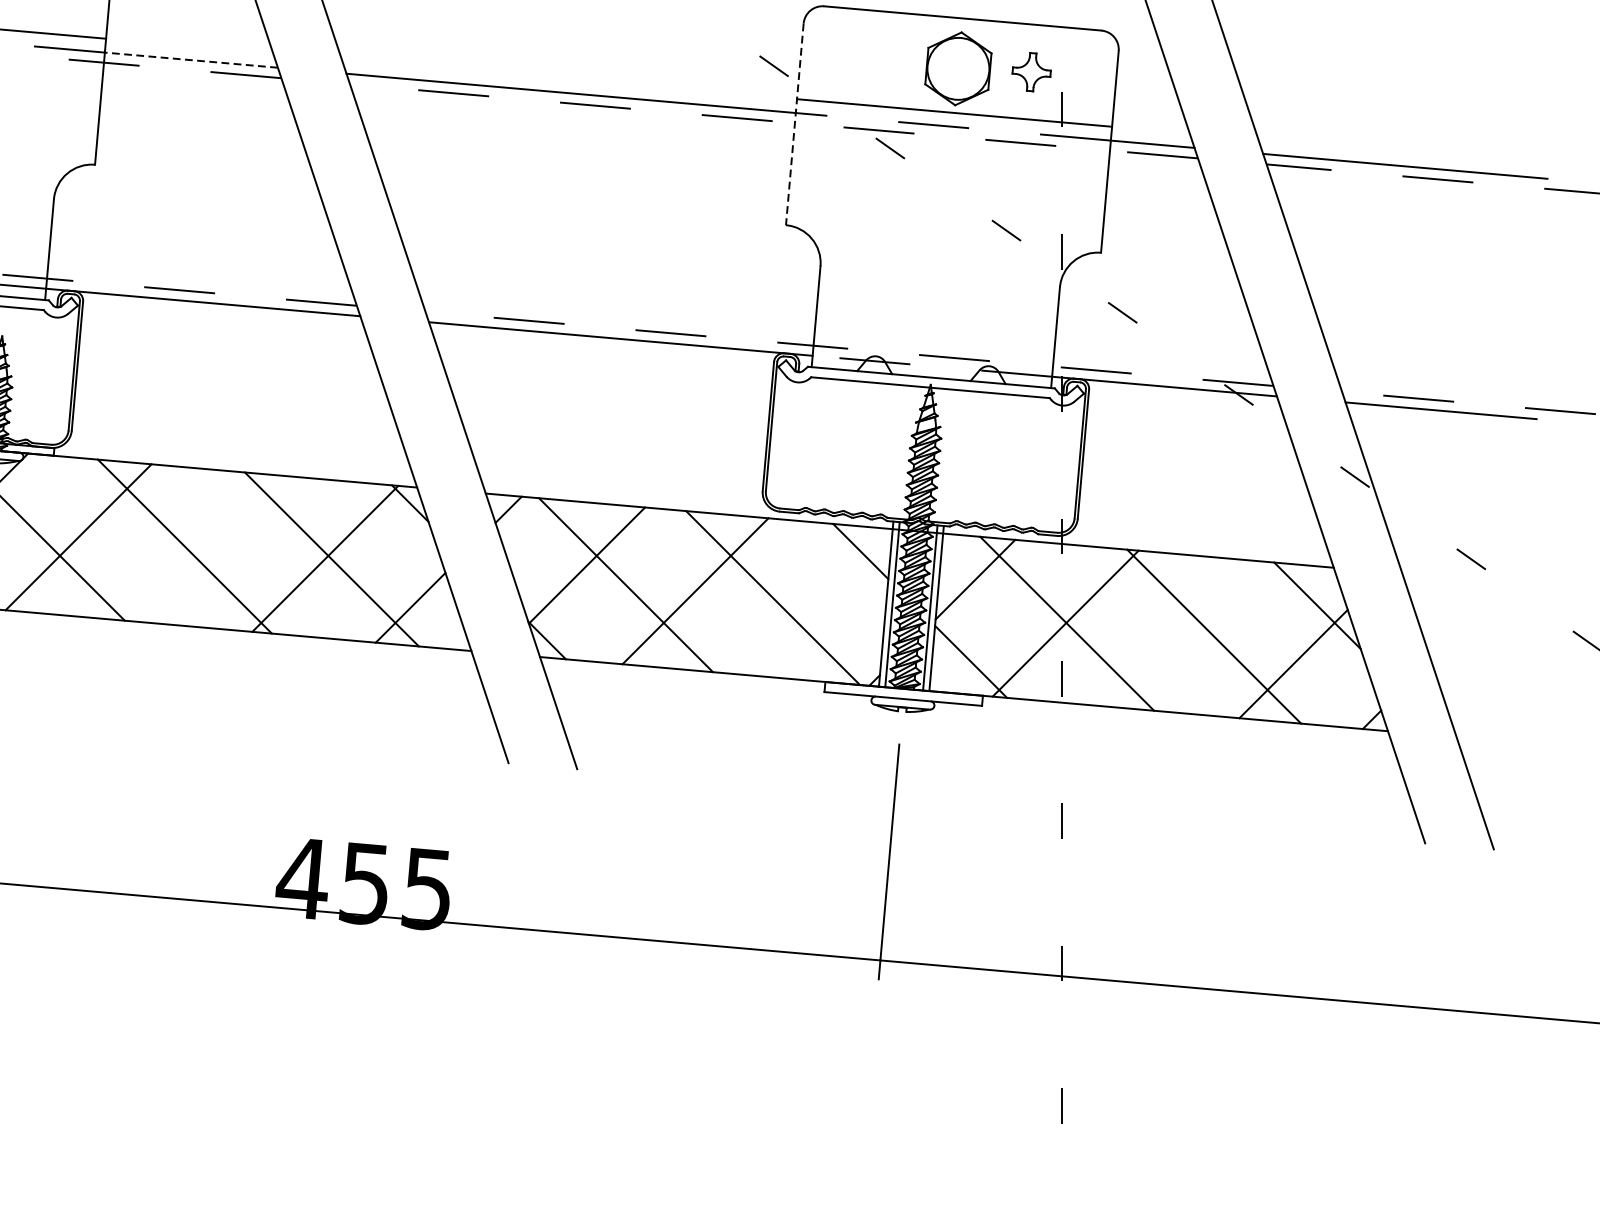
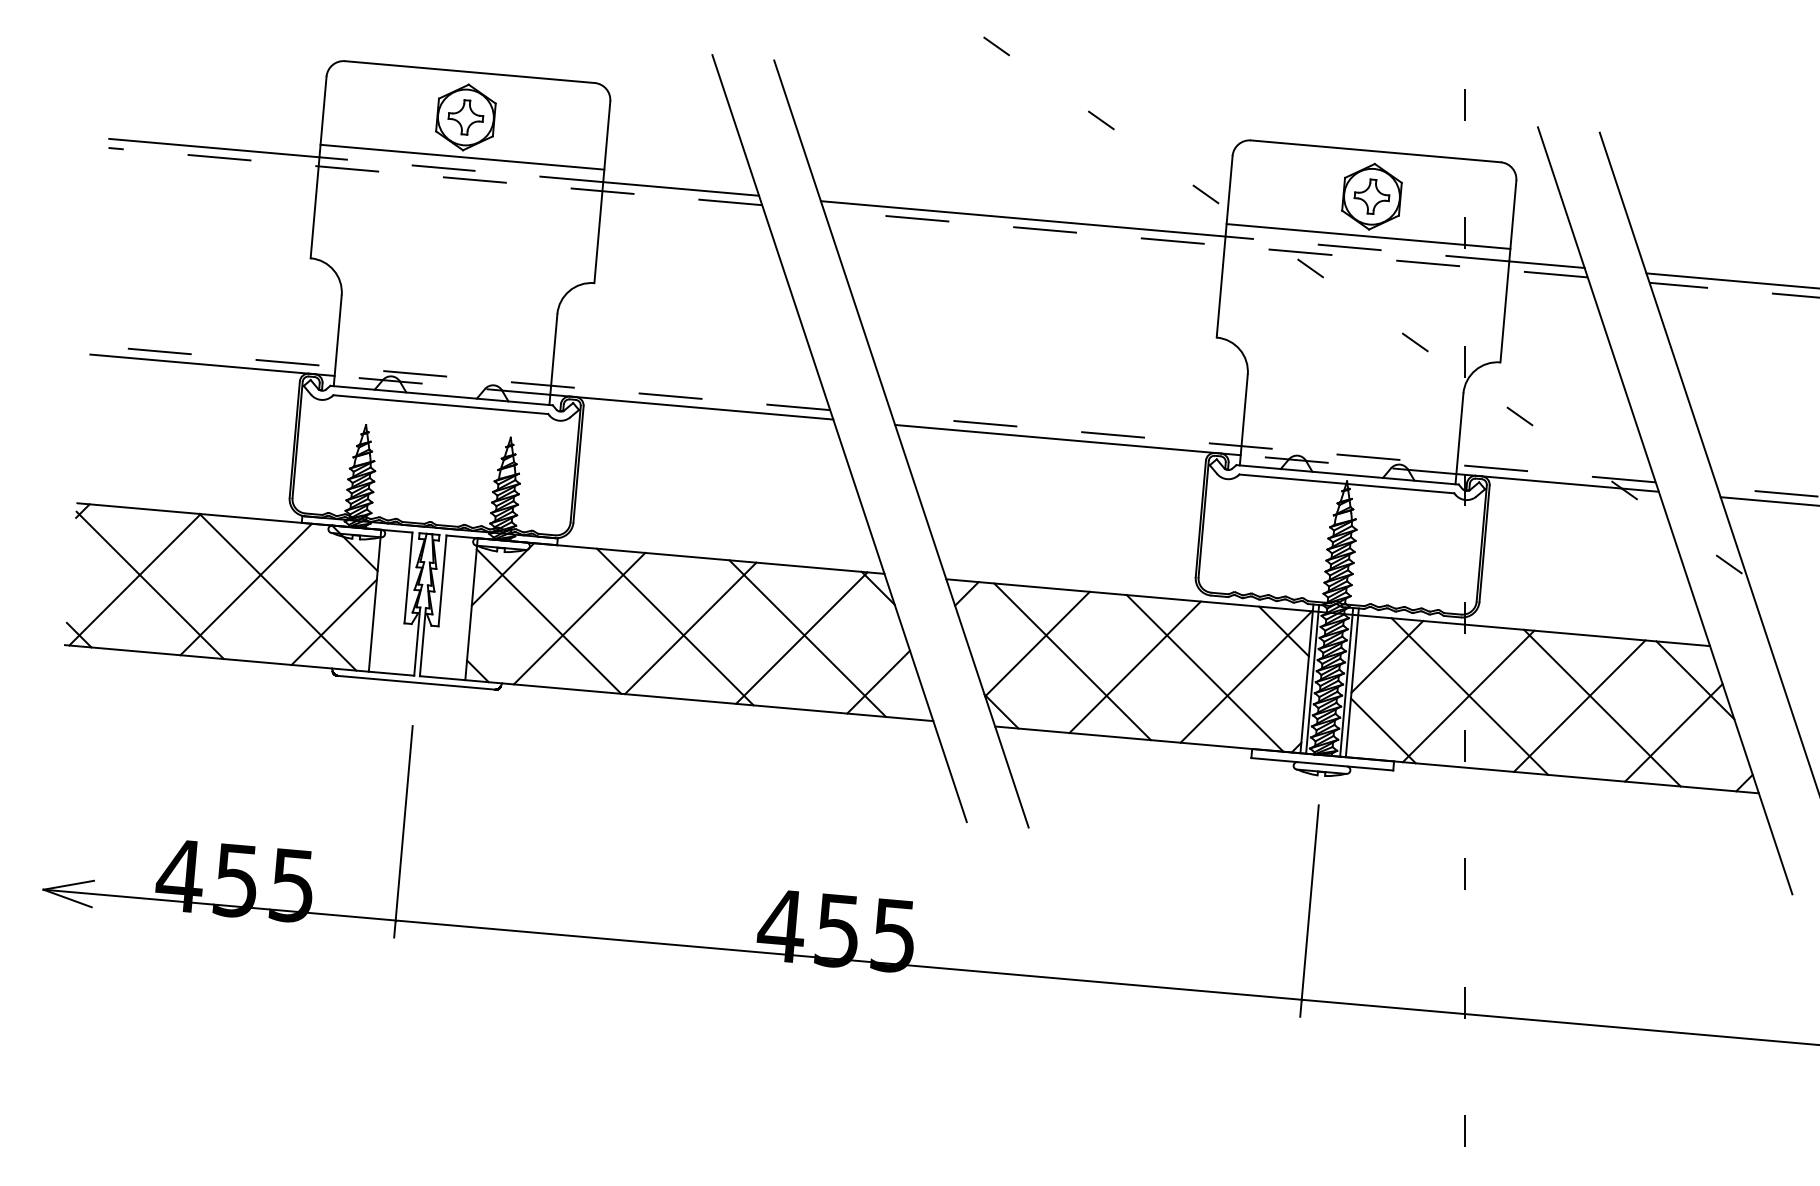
line: (190, 59) -> (680, 188), dashed -> solid
part: (1031, 71) -> (1371, 196), moved
line: (794, 125) -> (1224, 247), dashed -> solid
line: (201, 548) -> (690, 628), added
line: (819, 601) -> (1246, 676), added
line: (1188, 633) -> (1579, 705), added

